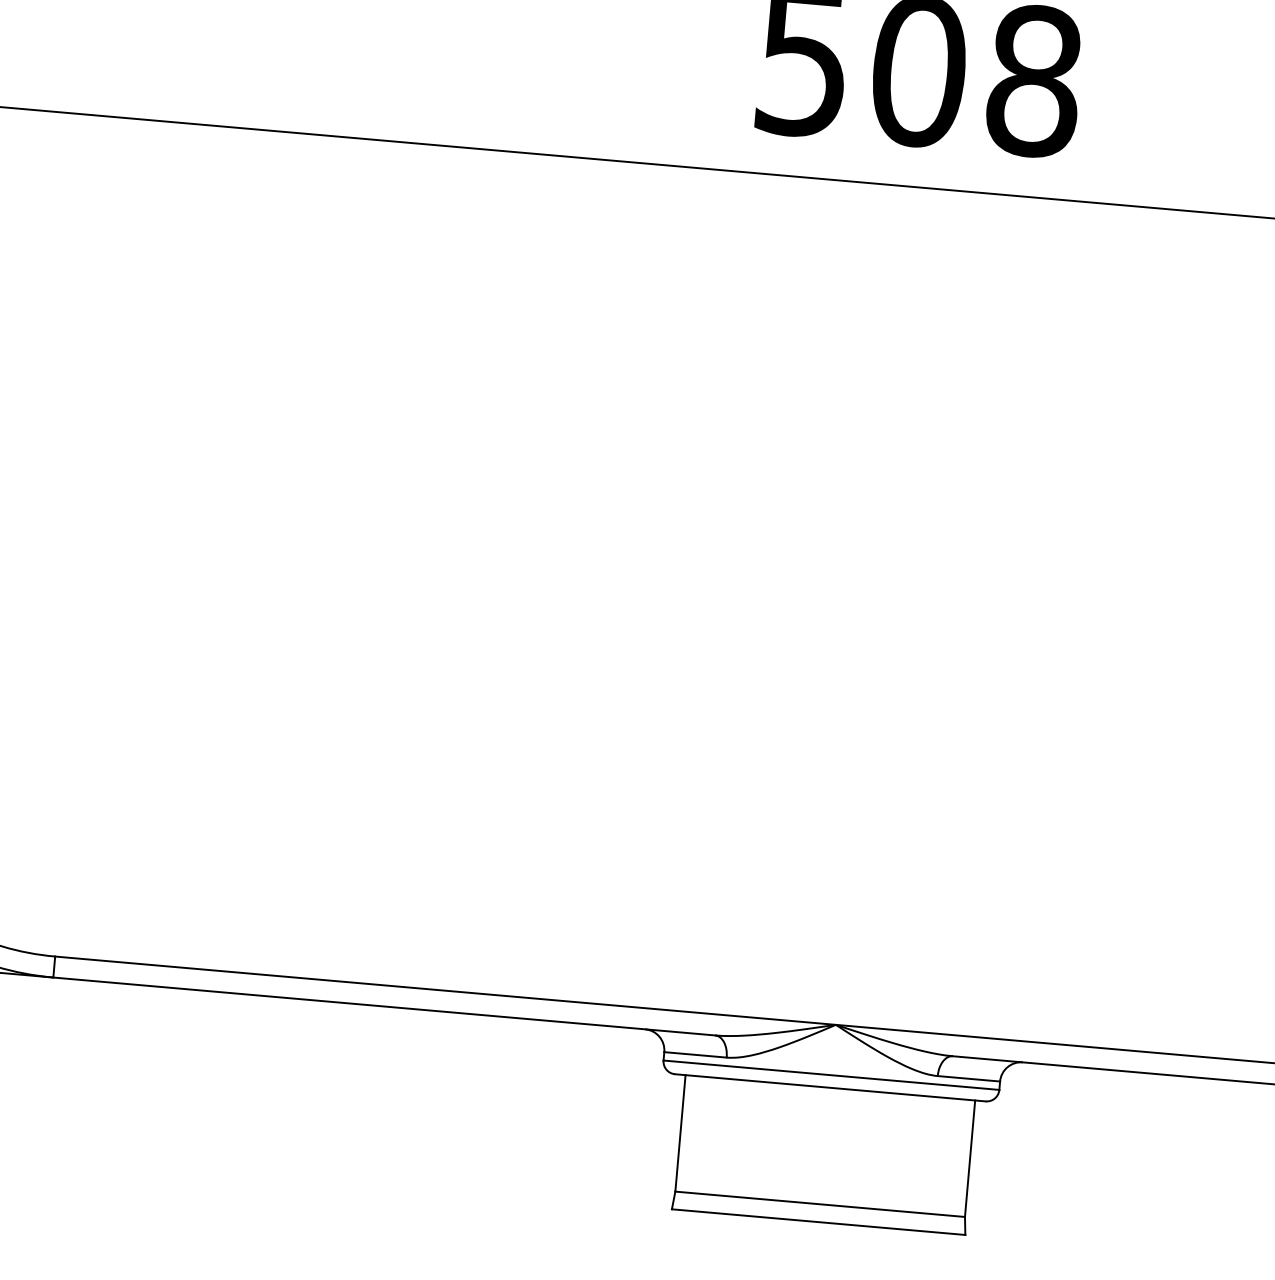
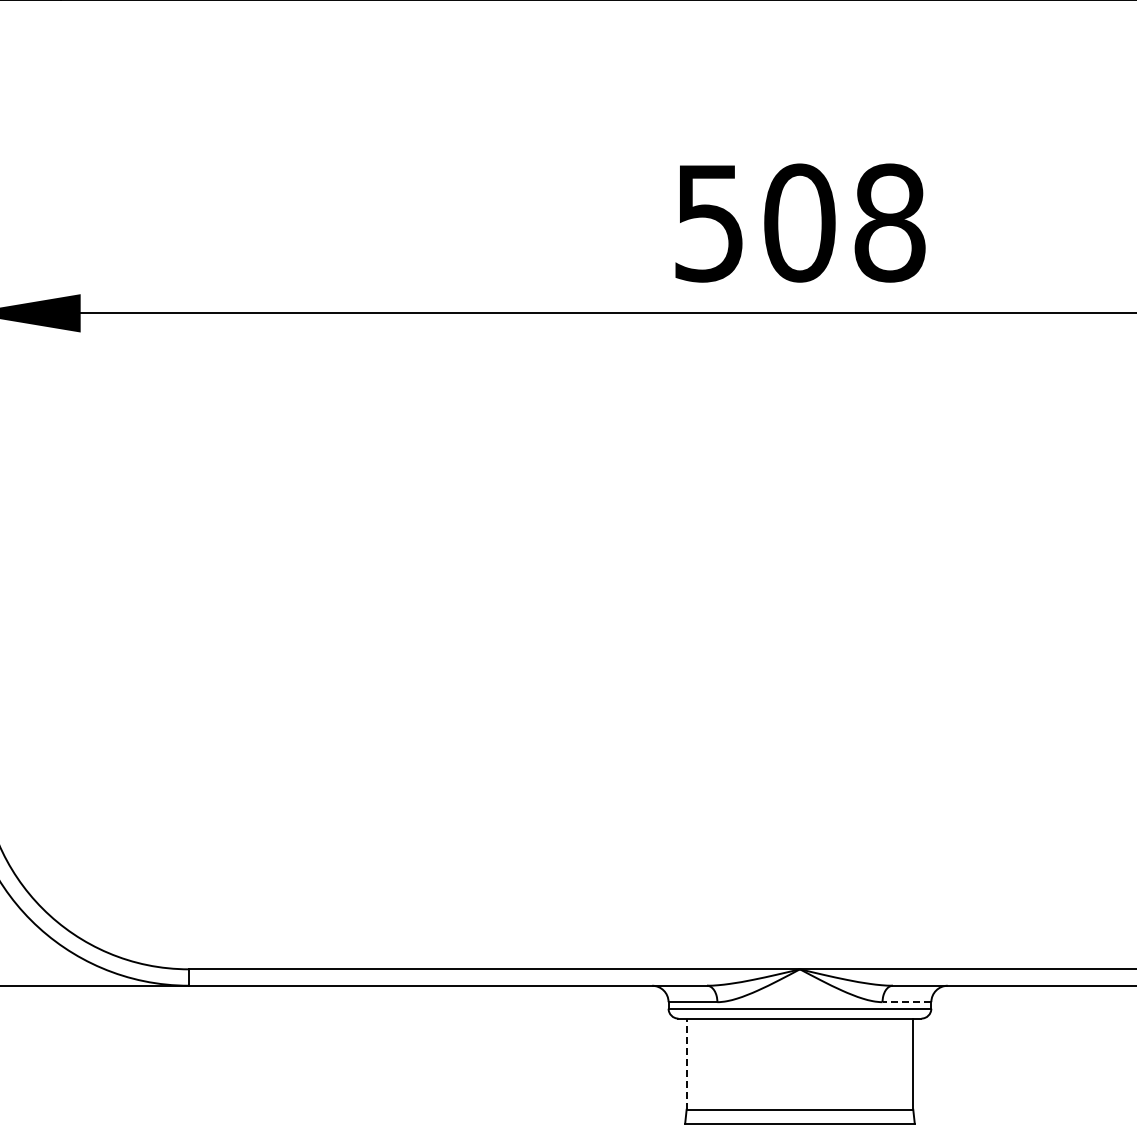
line: (968, 1079) -> (906, 1002), solid -> dashed
line: (680, 1133) -> (686, 1064), solid -> dashed

